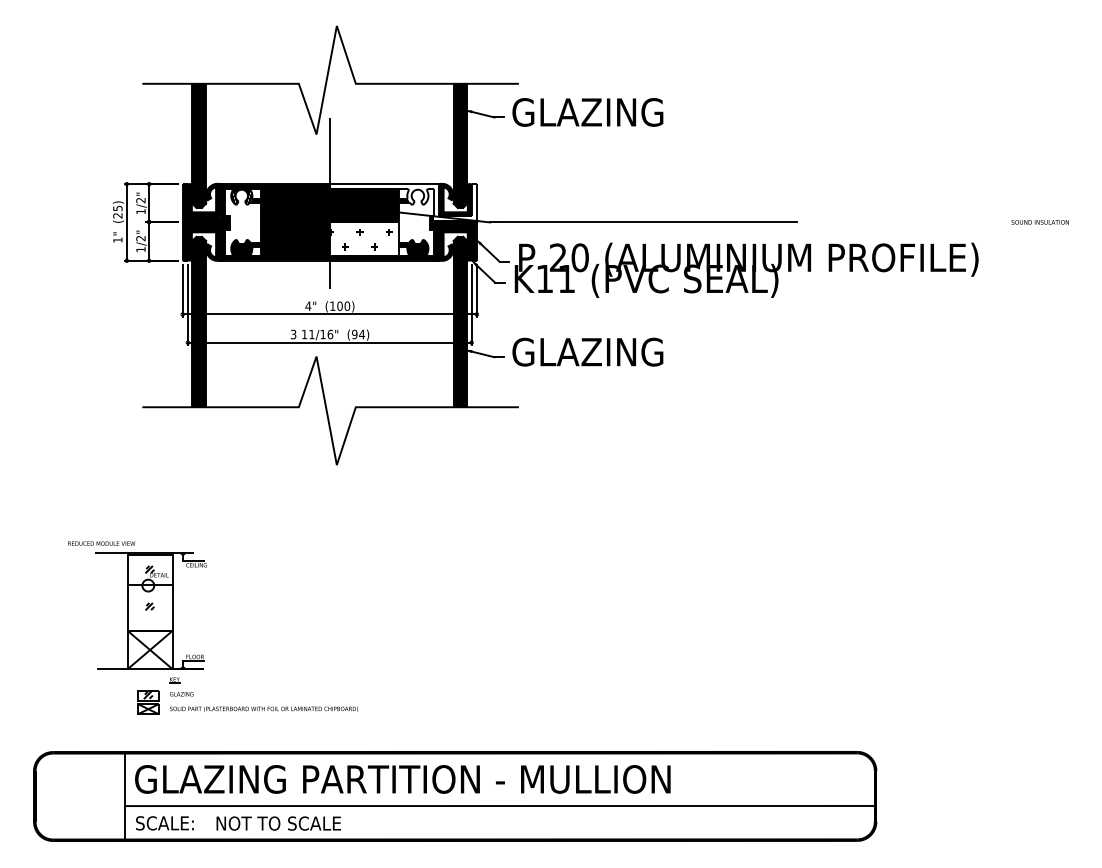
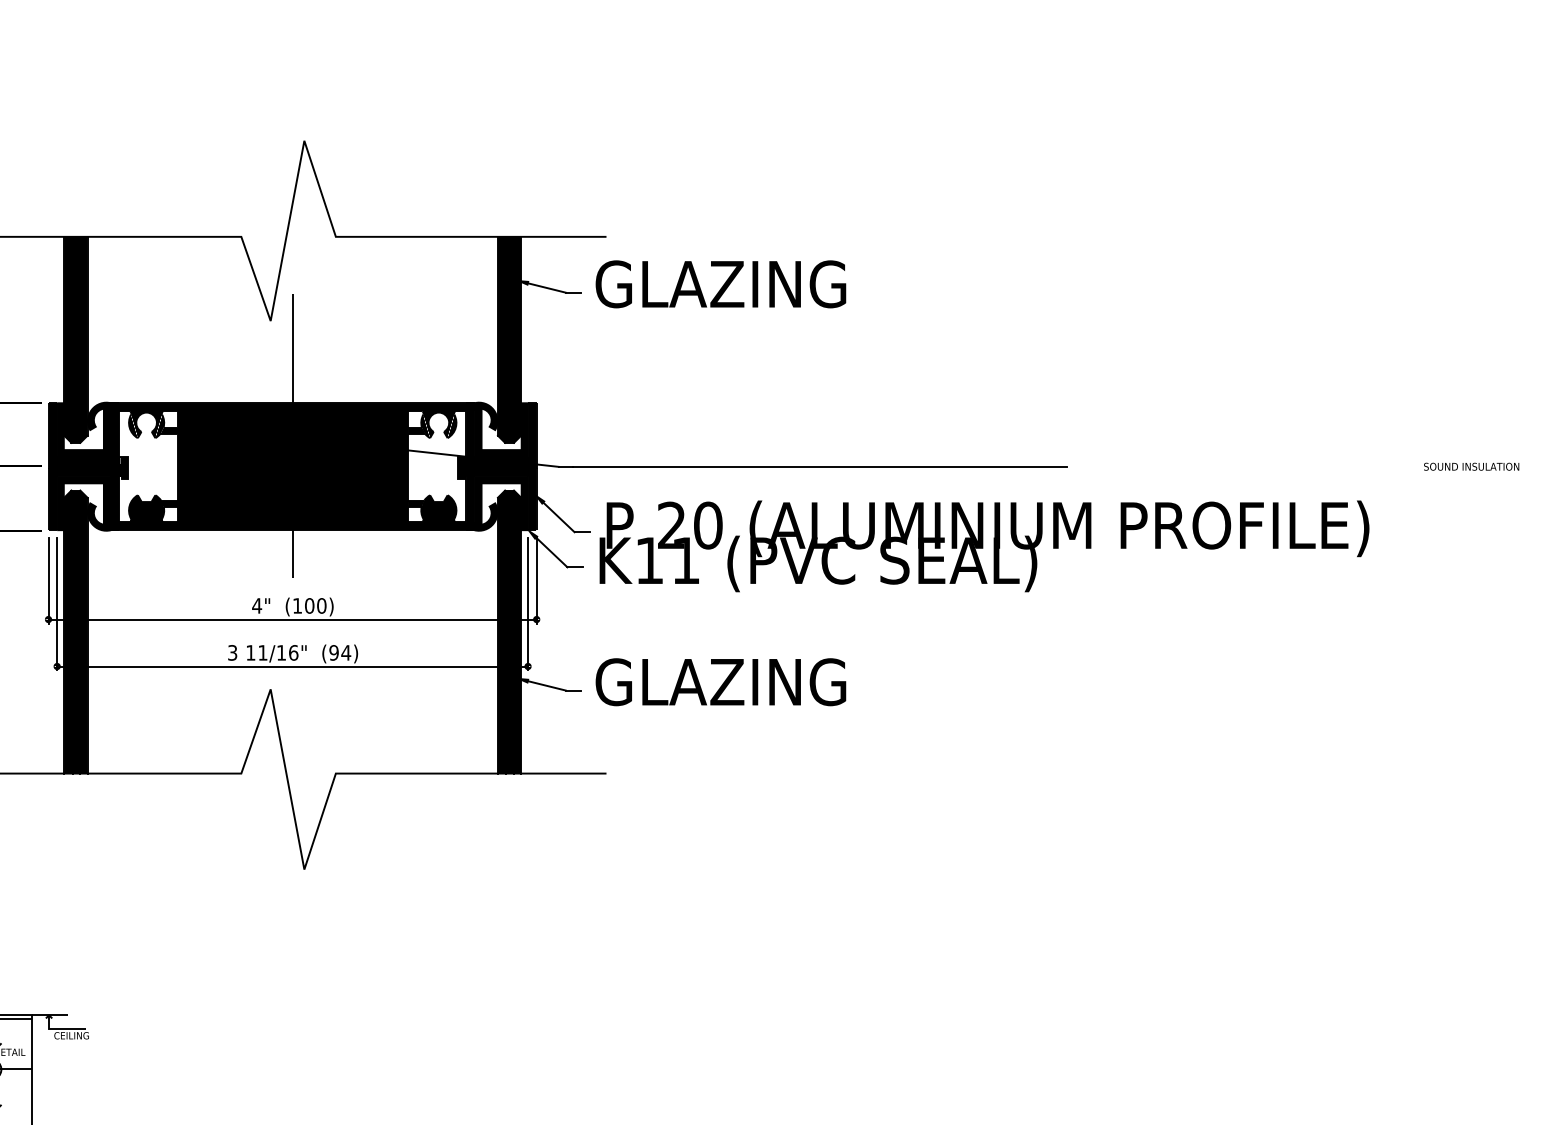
fill: (402, 202) -> (413, 433), added
fill: (364, 238) -> (350, 493), added

